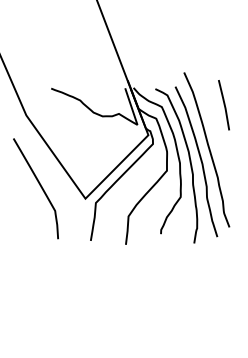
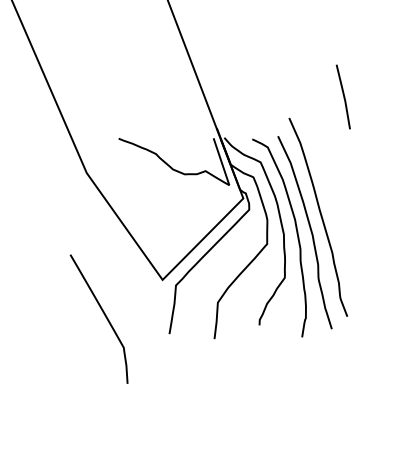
line: (224, 104) -> (343, 96), moved
curve: (39, 185) -> (103, 314), moved

